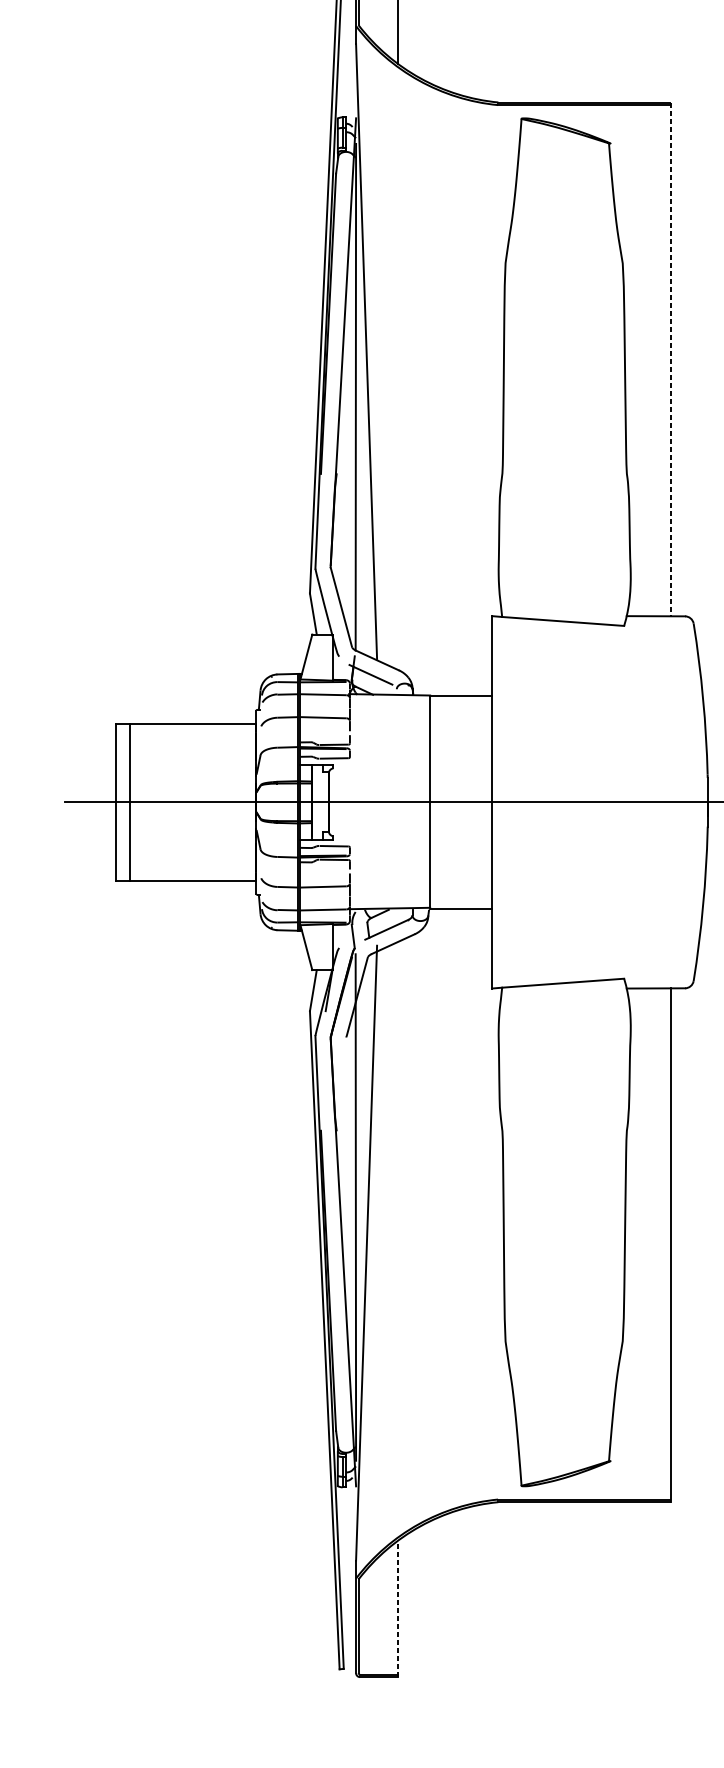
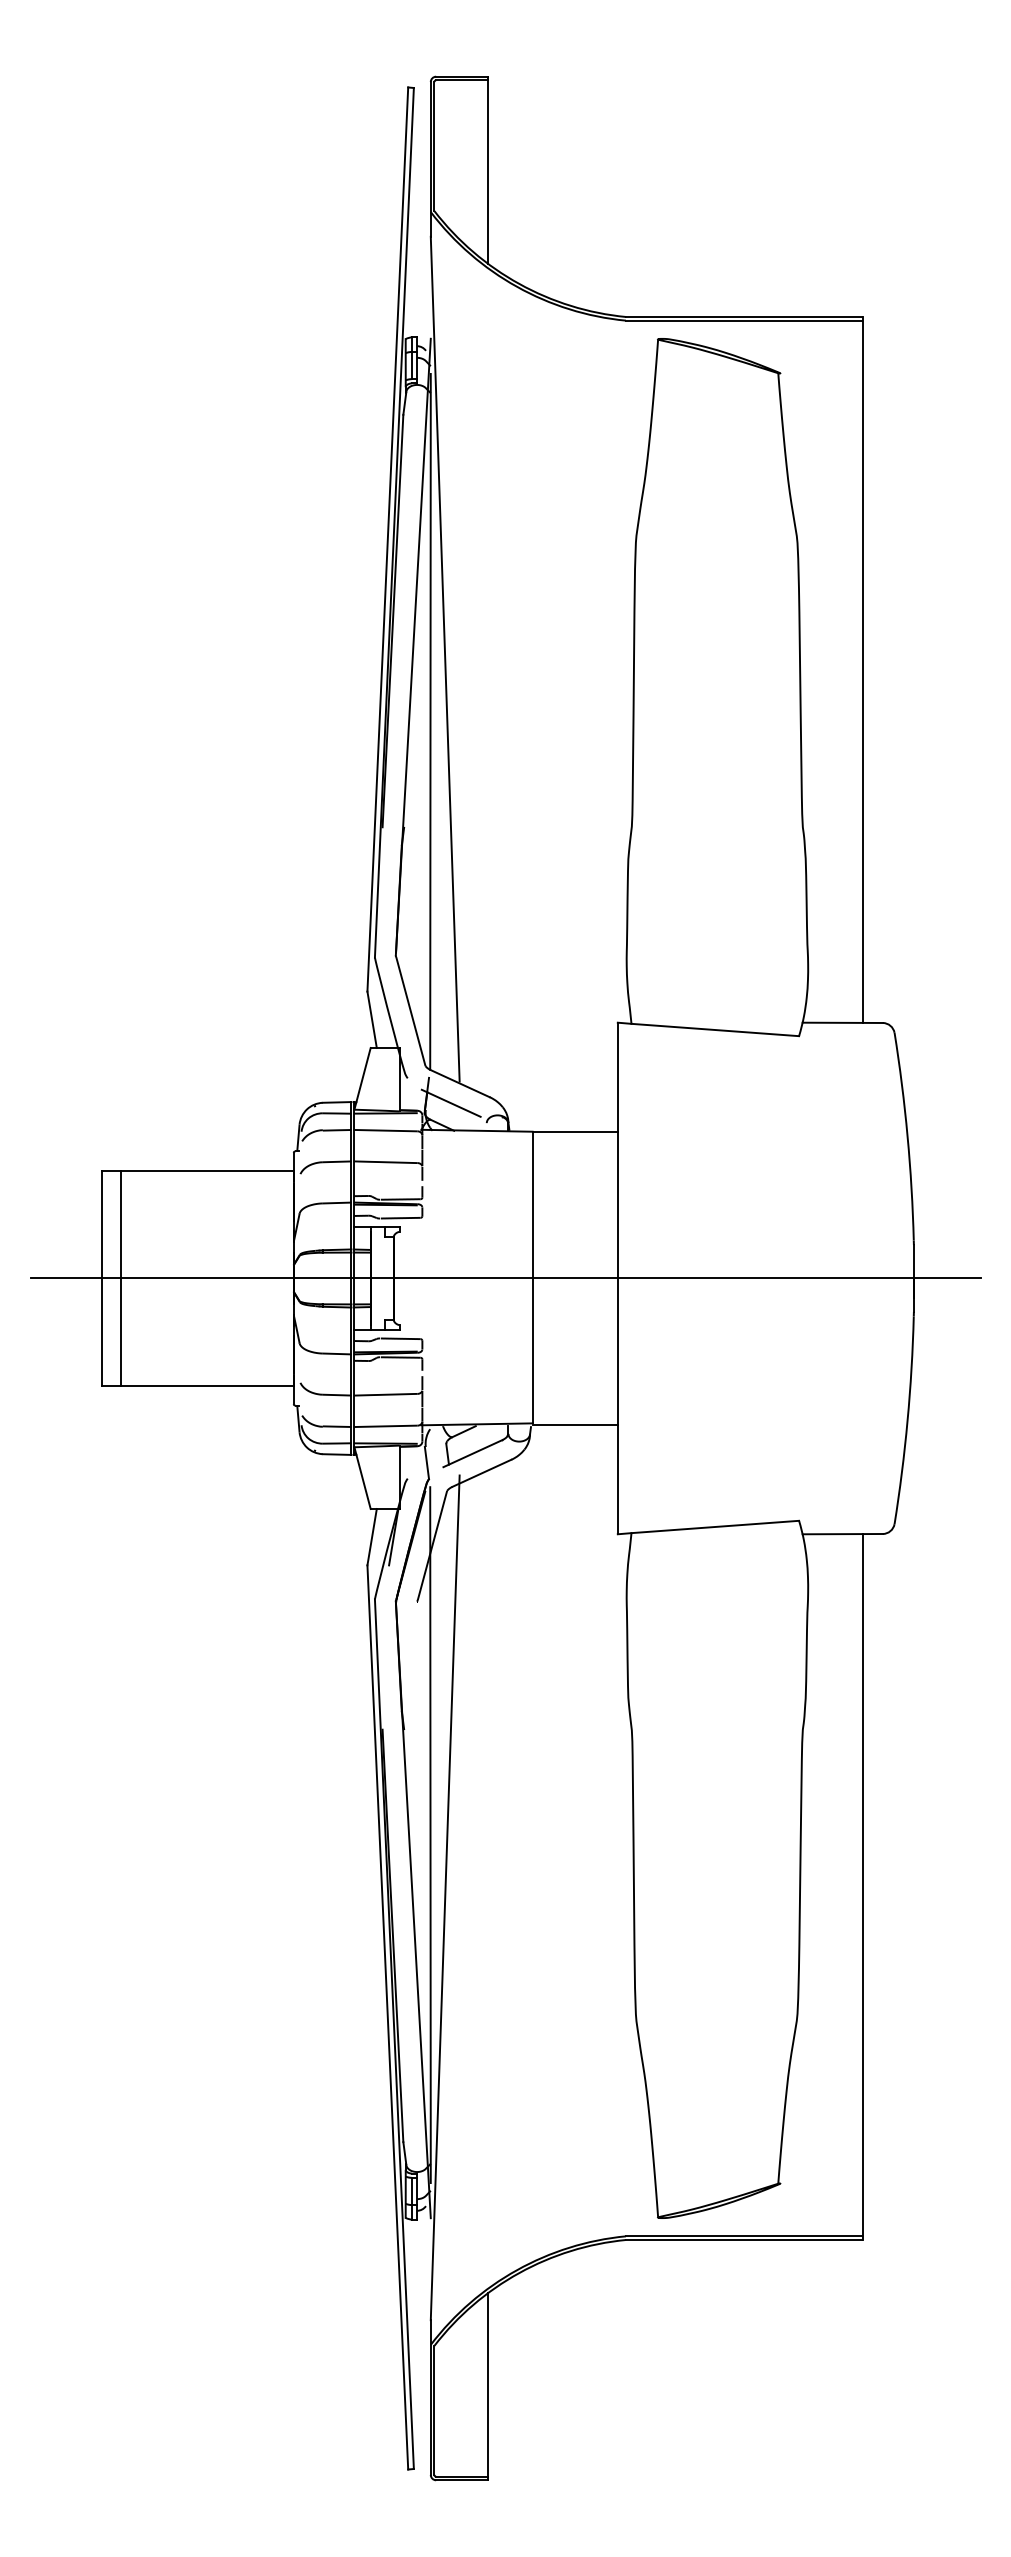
line: (671, 359) -> (863, 670), dashed -> solid
line: (398, 1608) -> (488, 2386), dashed -> solid

